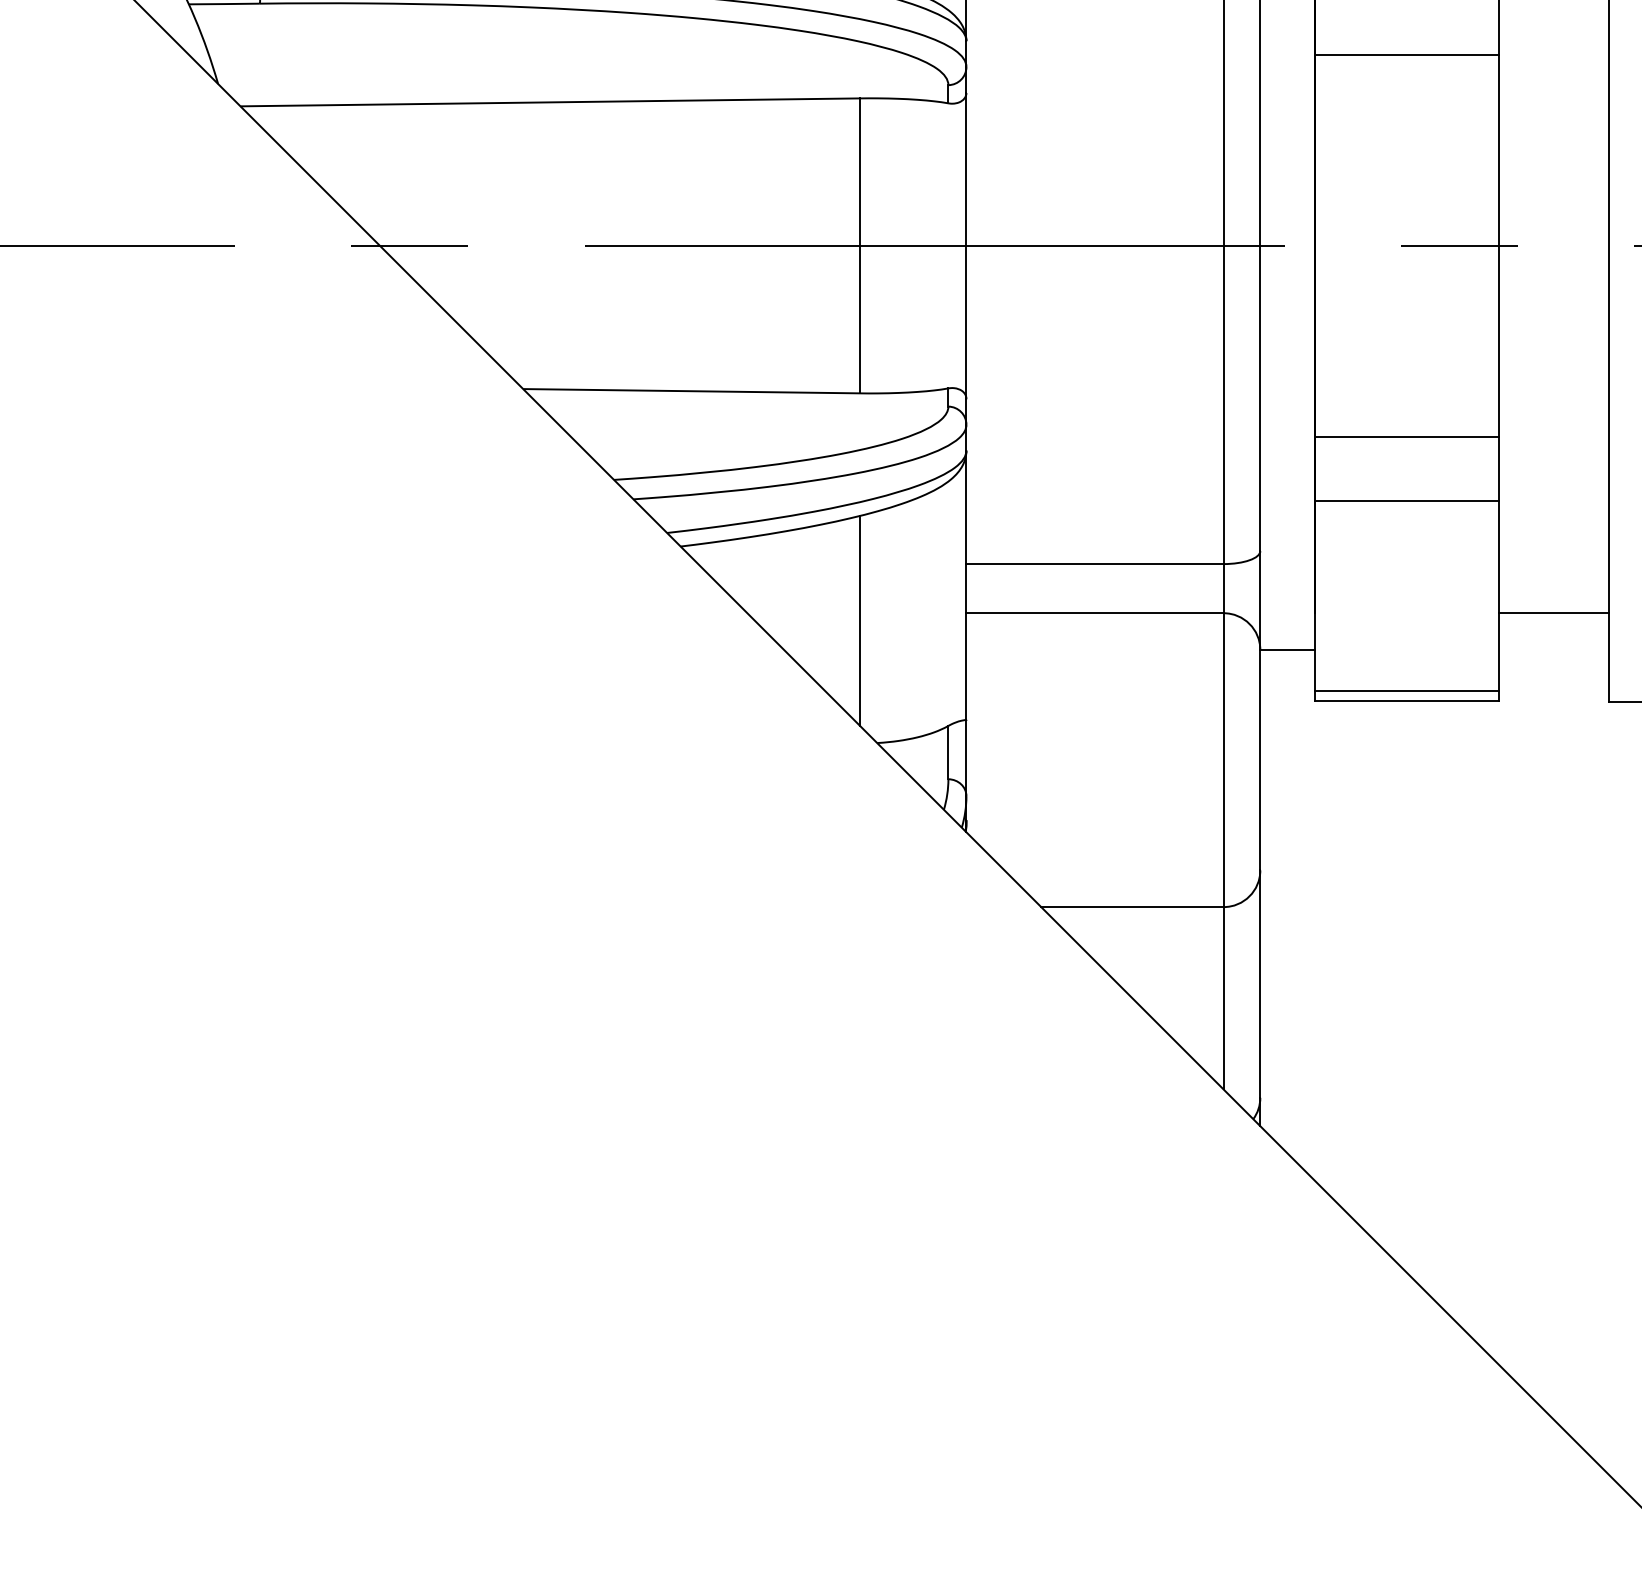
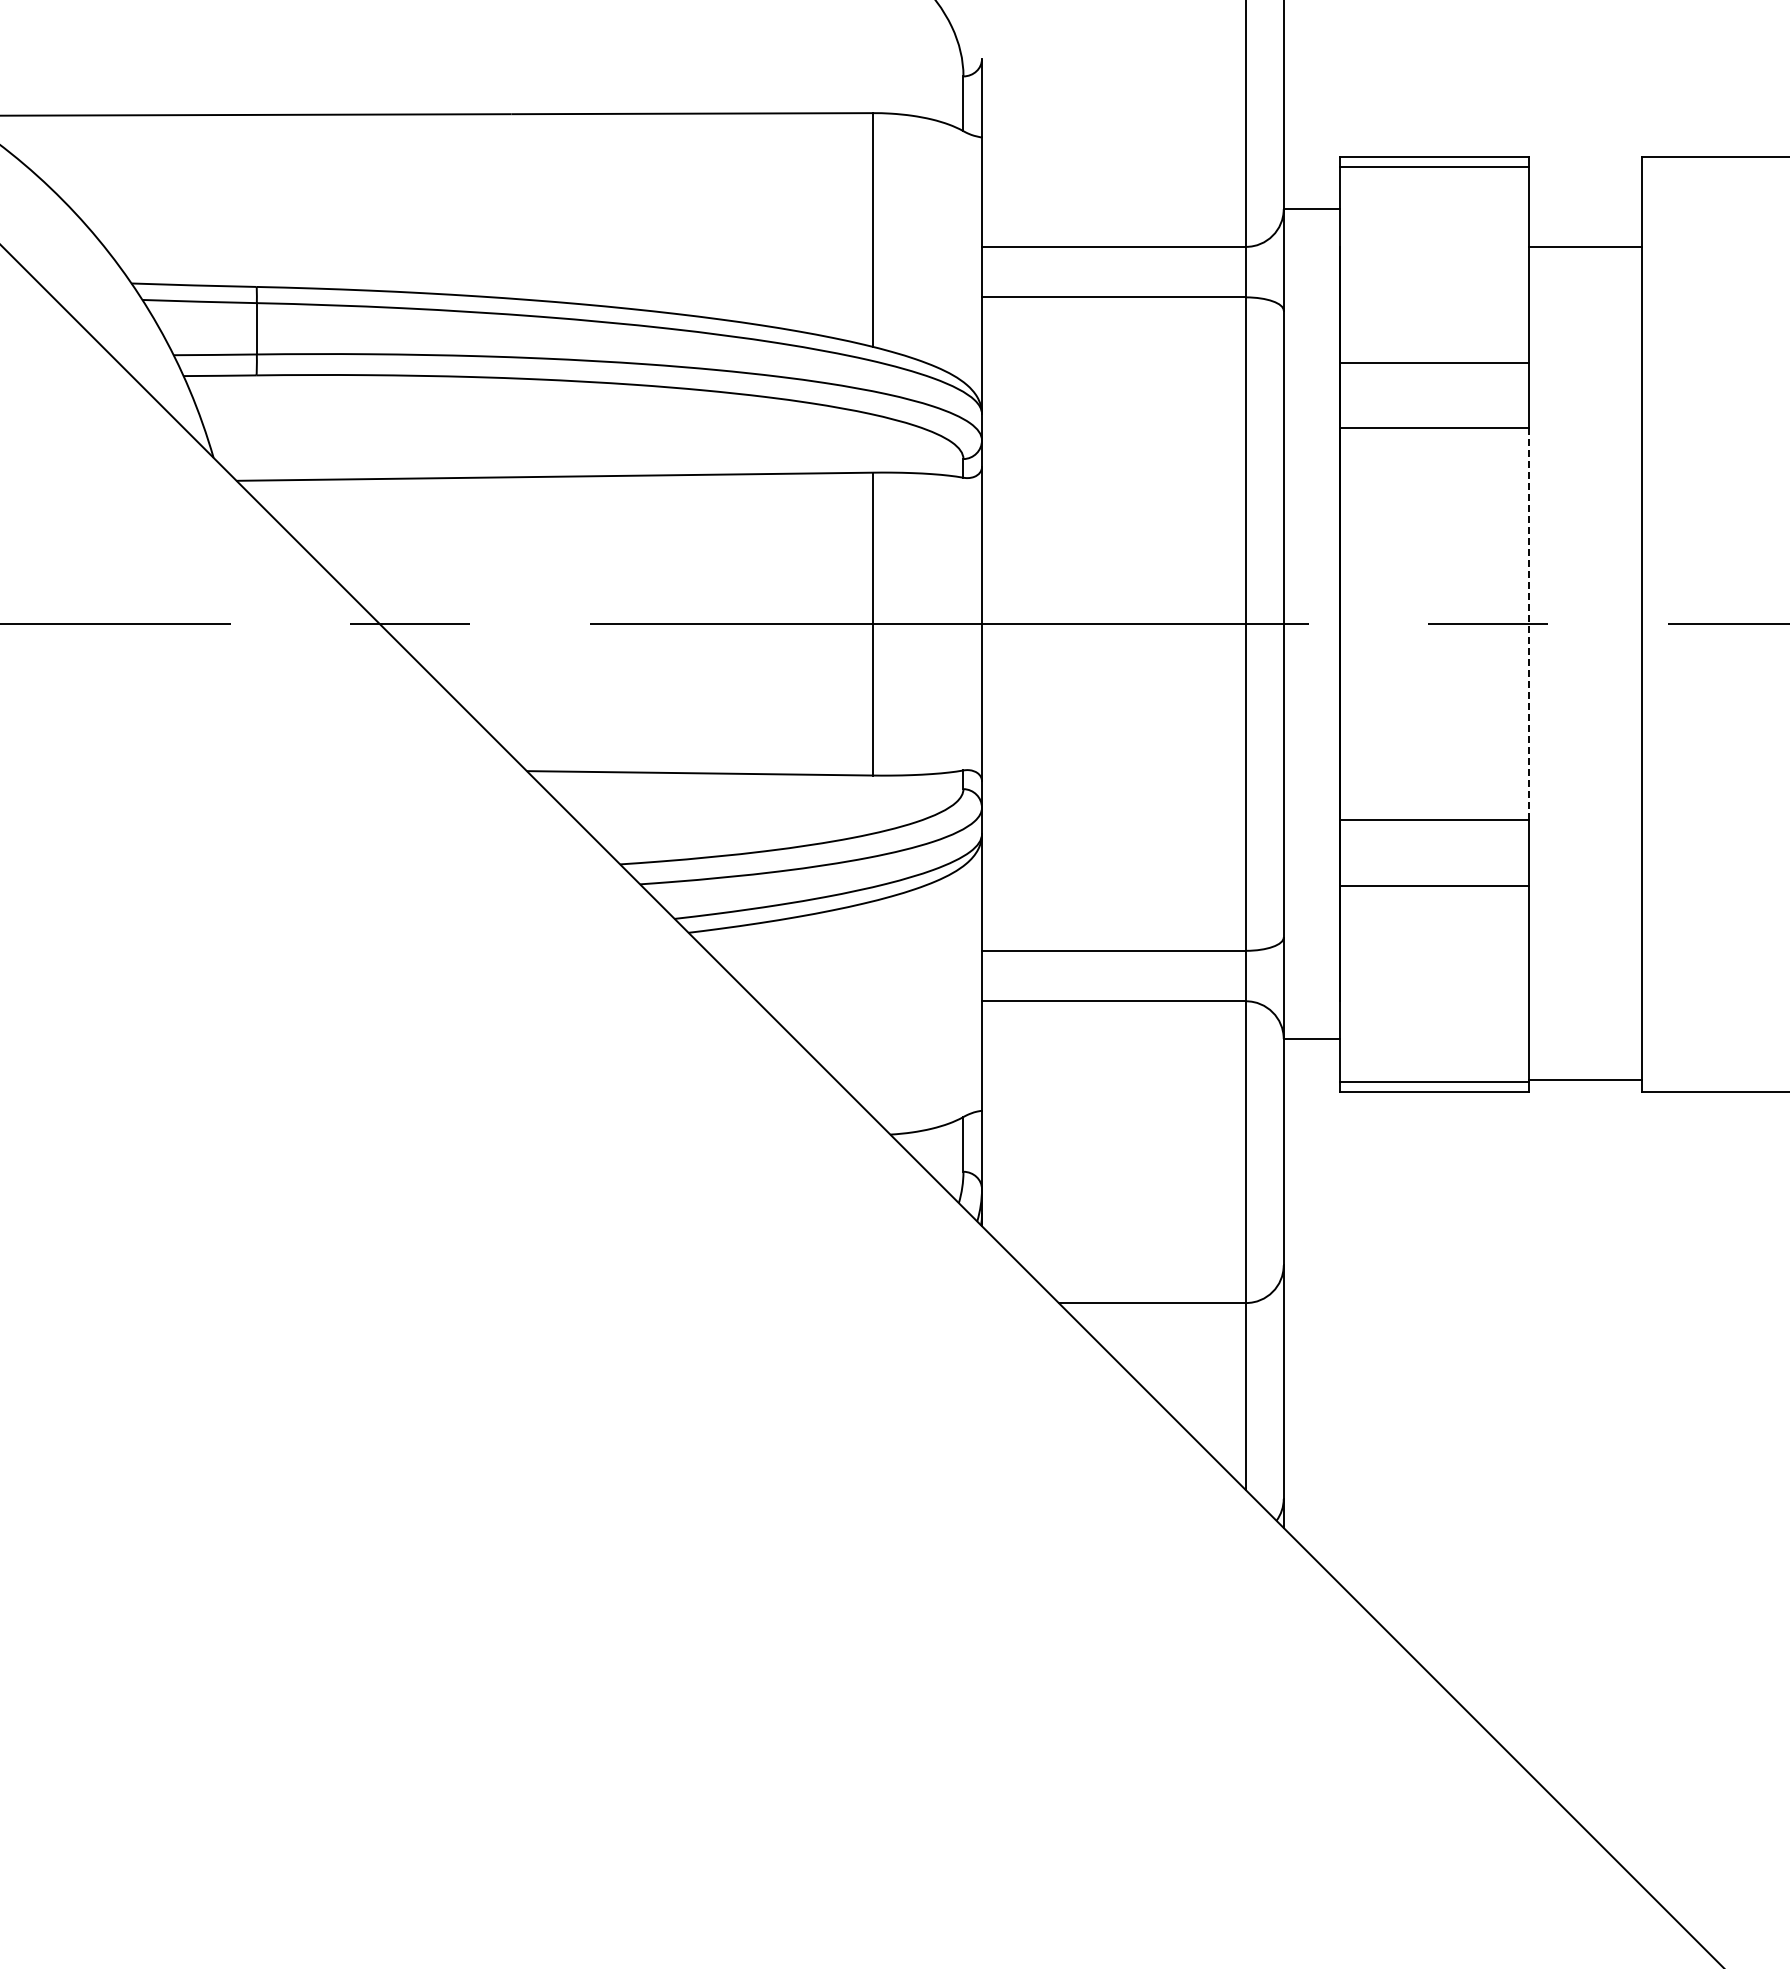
line: (1498, 246) -> (1528, 624), solid -> dashed
line: (1554, 613) -> (1585, 1079), moved
line: (859, 621) -> (872, 1009), removed

